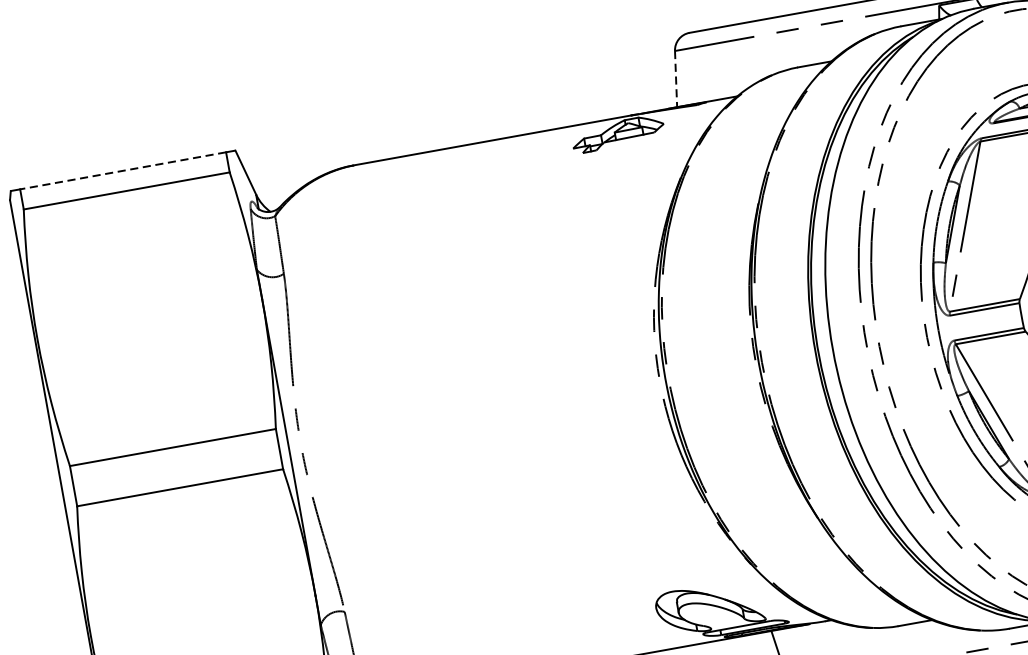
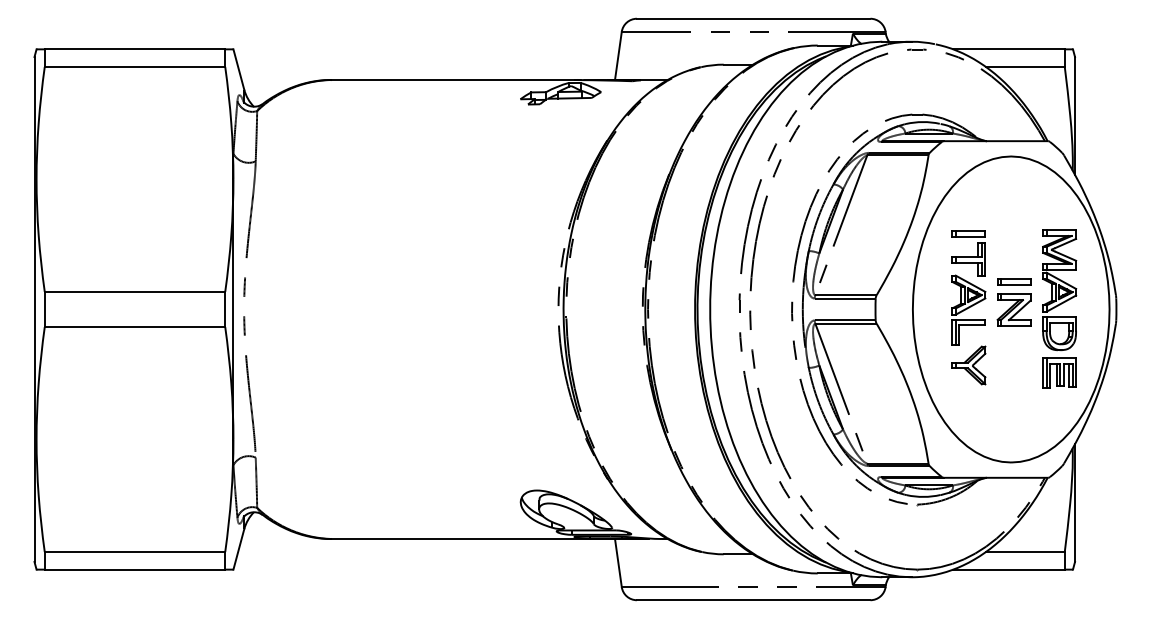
line: (676, 79) -> (618, 56), dashed -> solid
line: (122, 171) -> (134, 49), dashed -> solid

